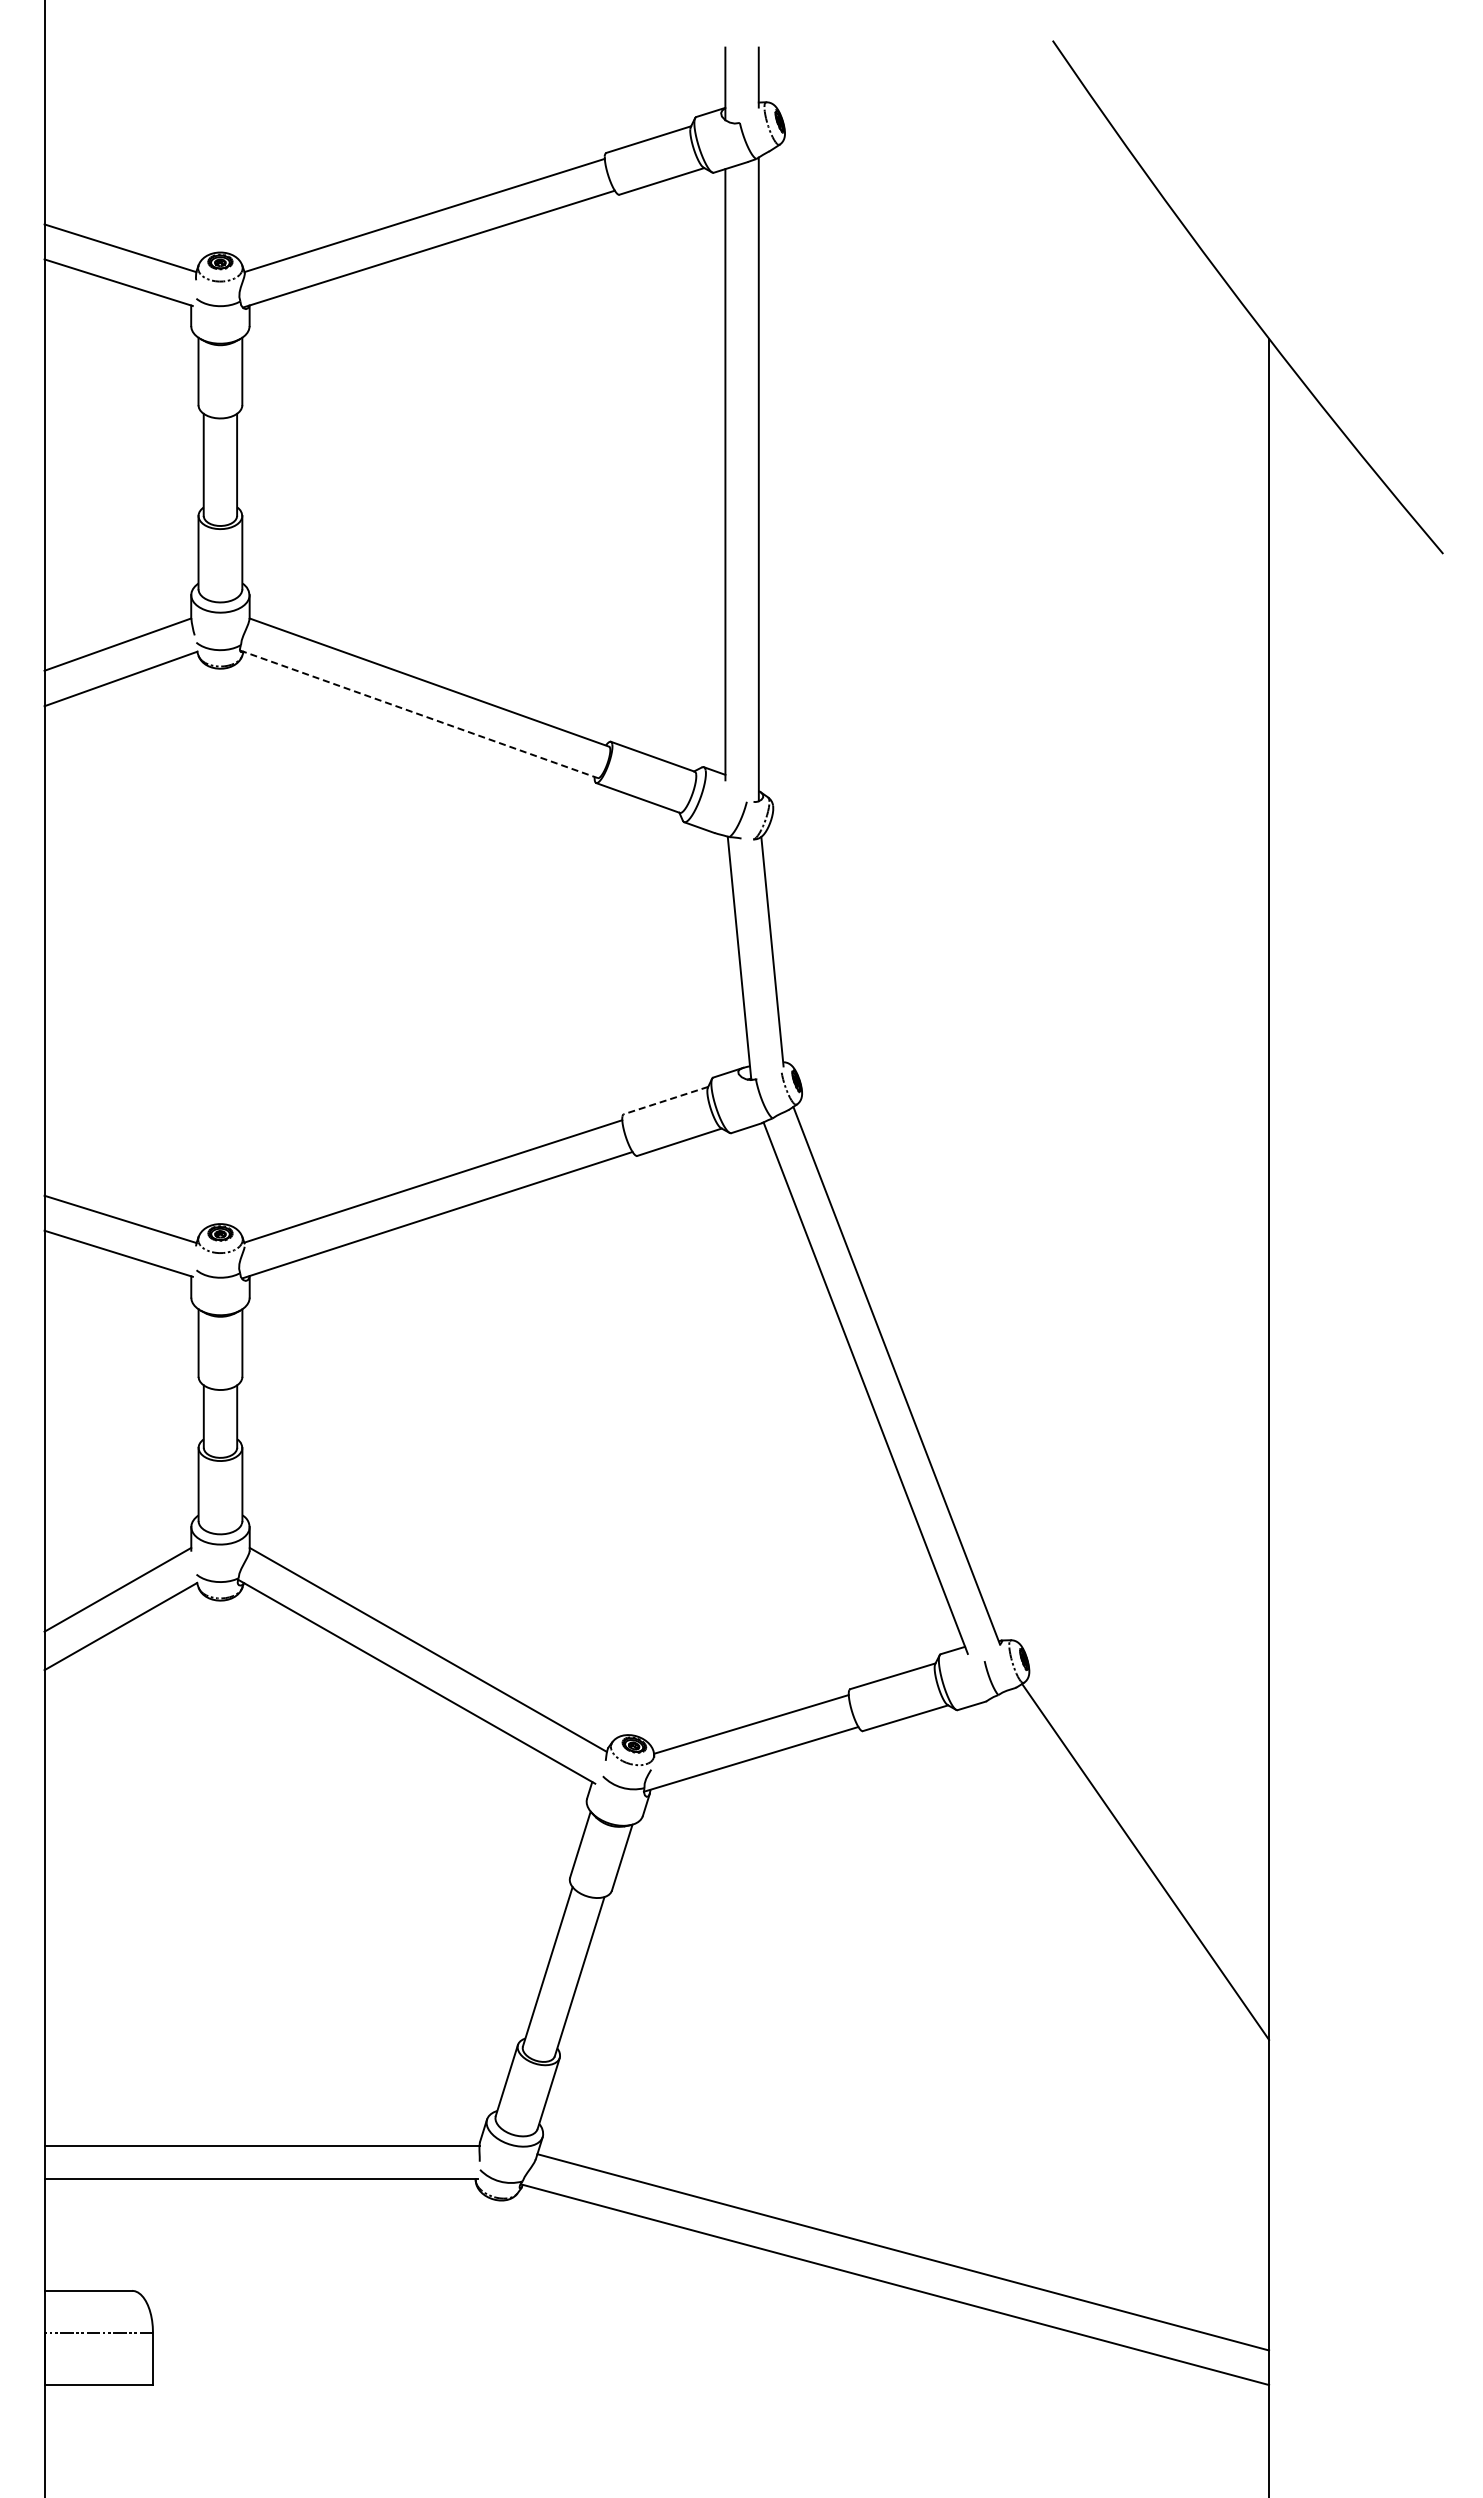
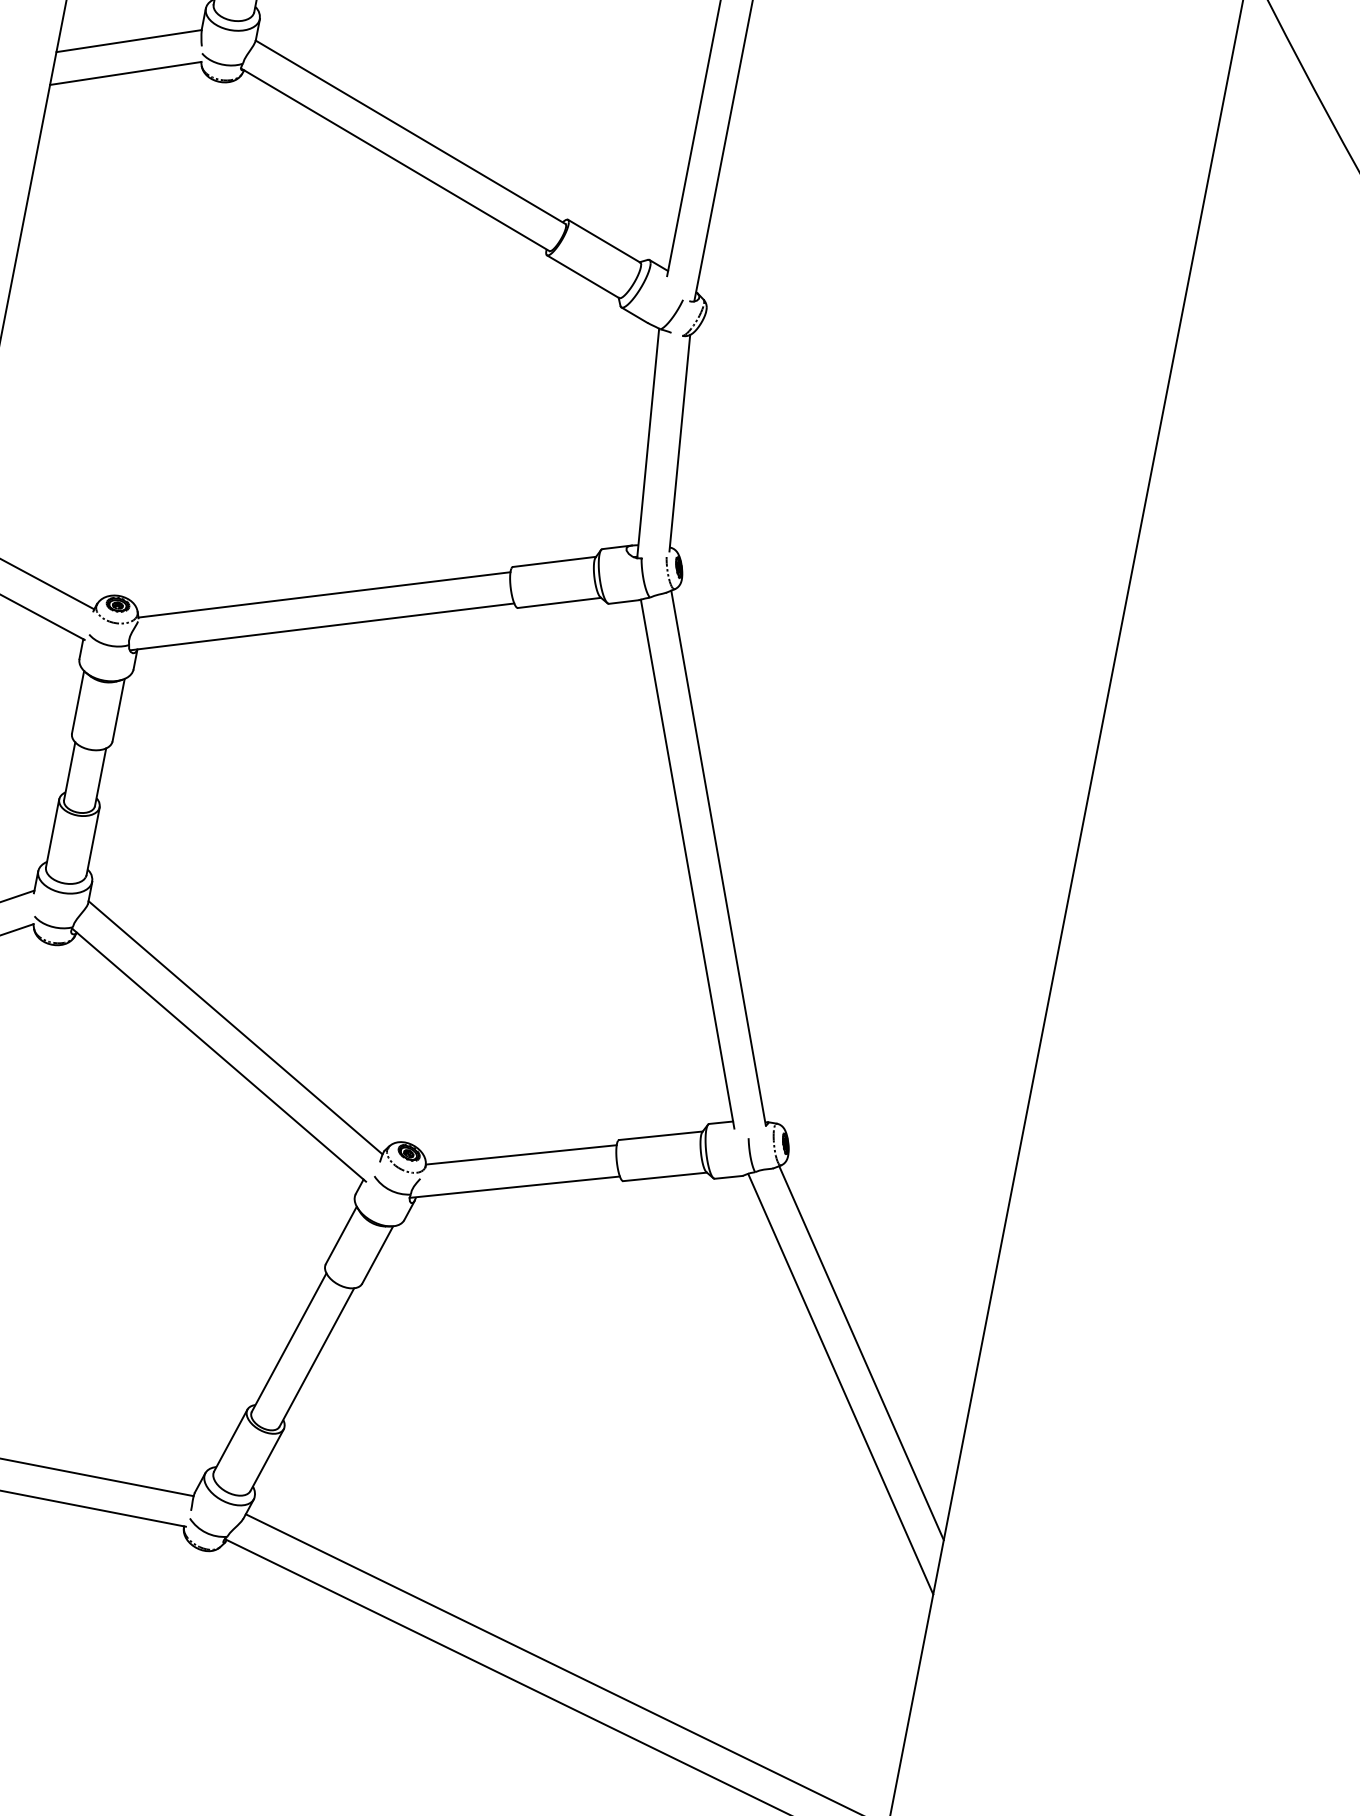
line: (419, 714) -> (395, 160), dashed -> solid
line: (665, 1100) -> (554, 561), dashed -> solid
line: (1130, 1898) -> (840, 1384), added

